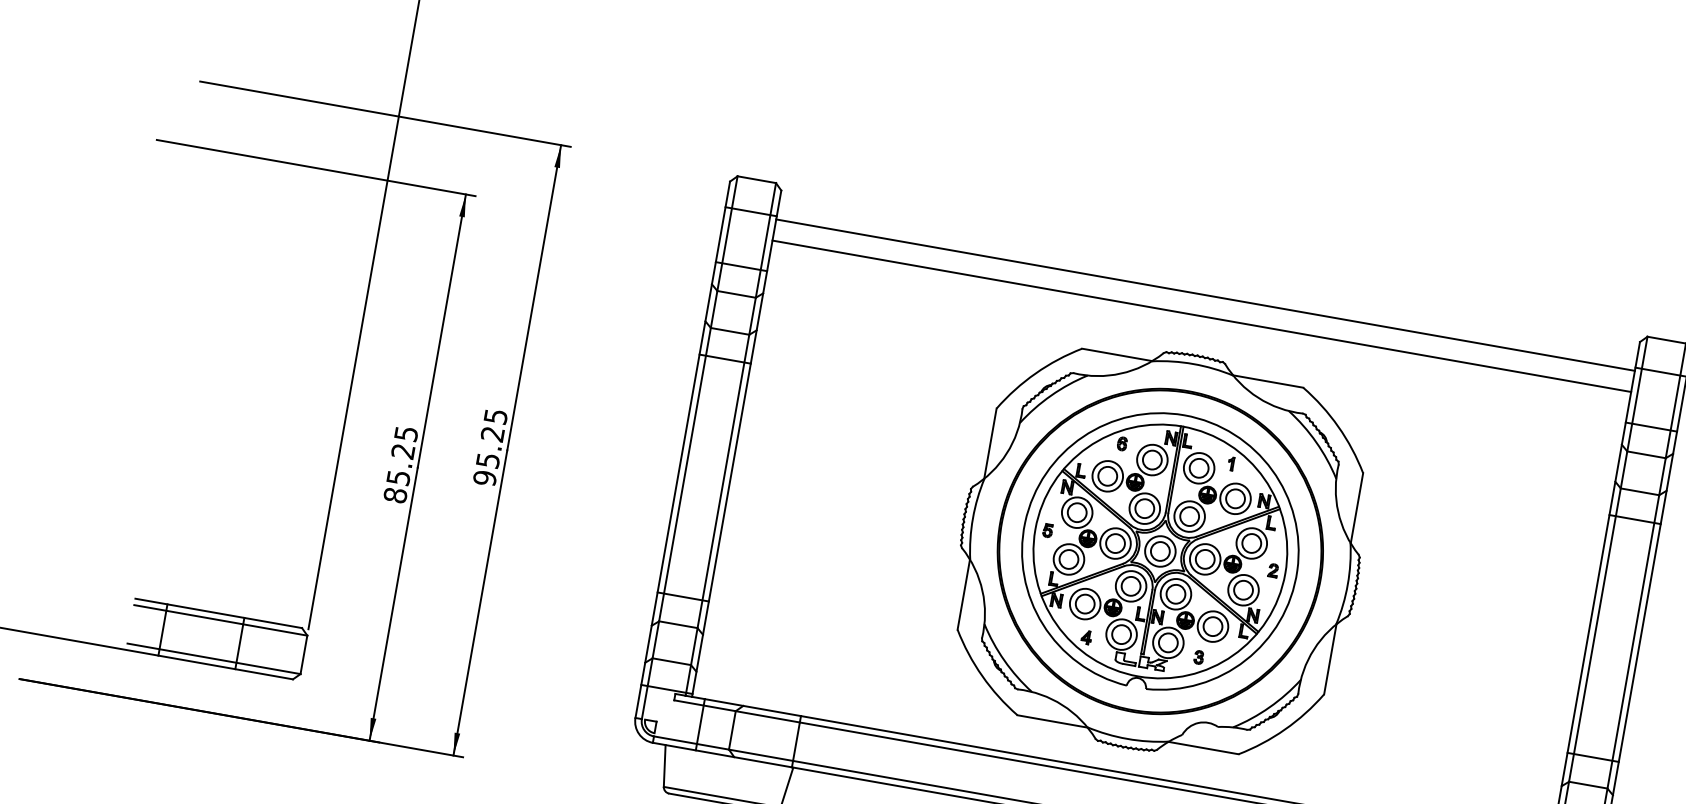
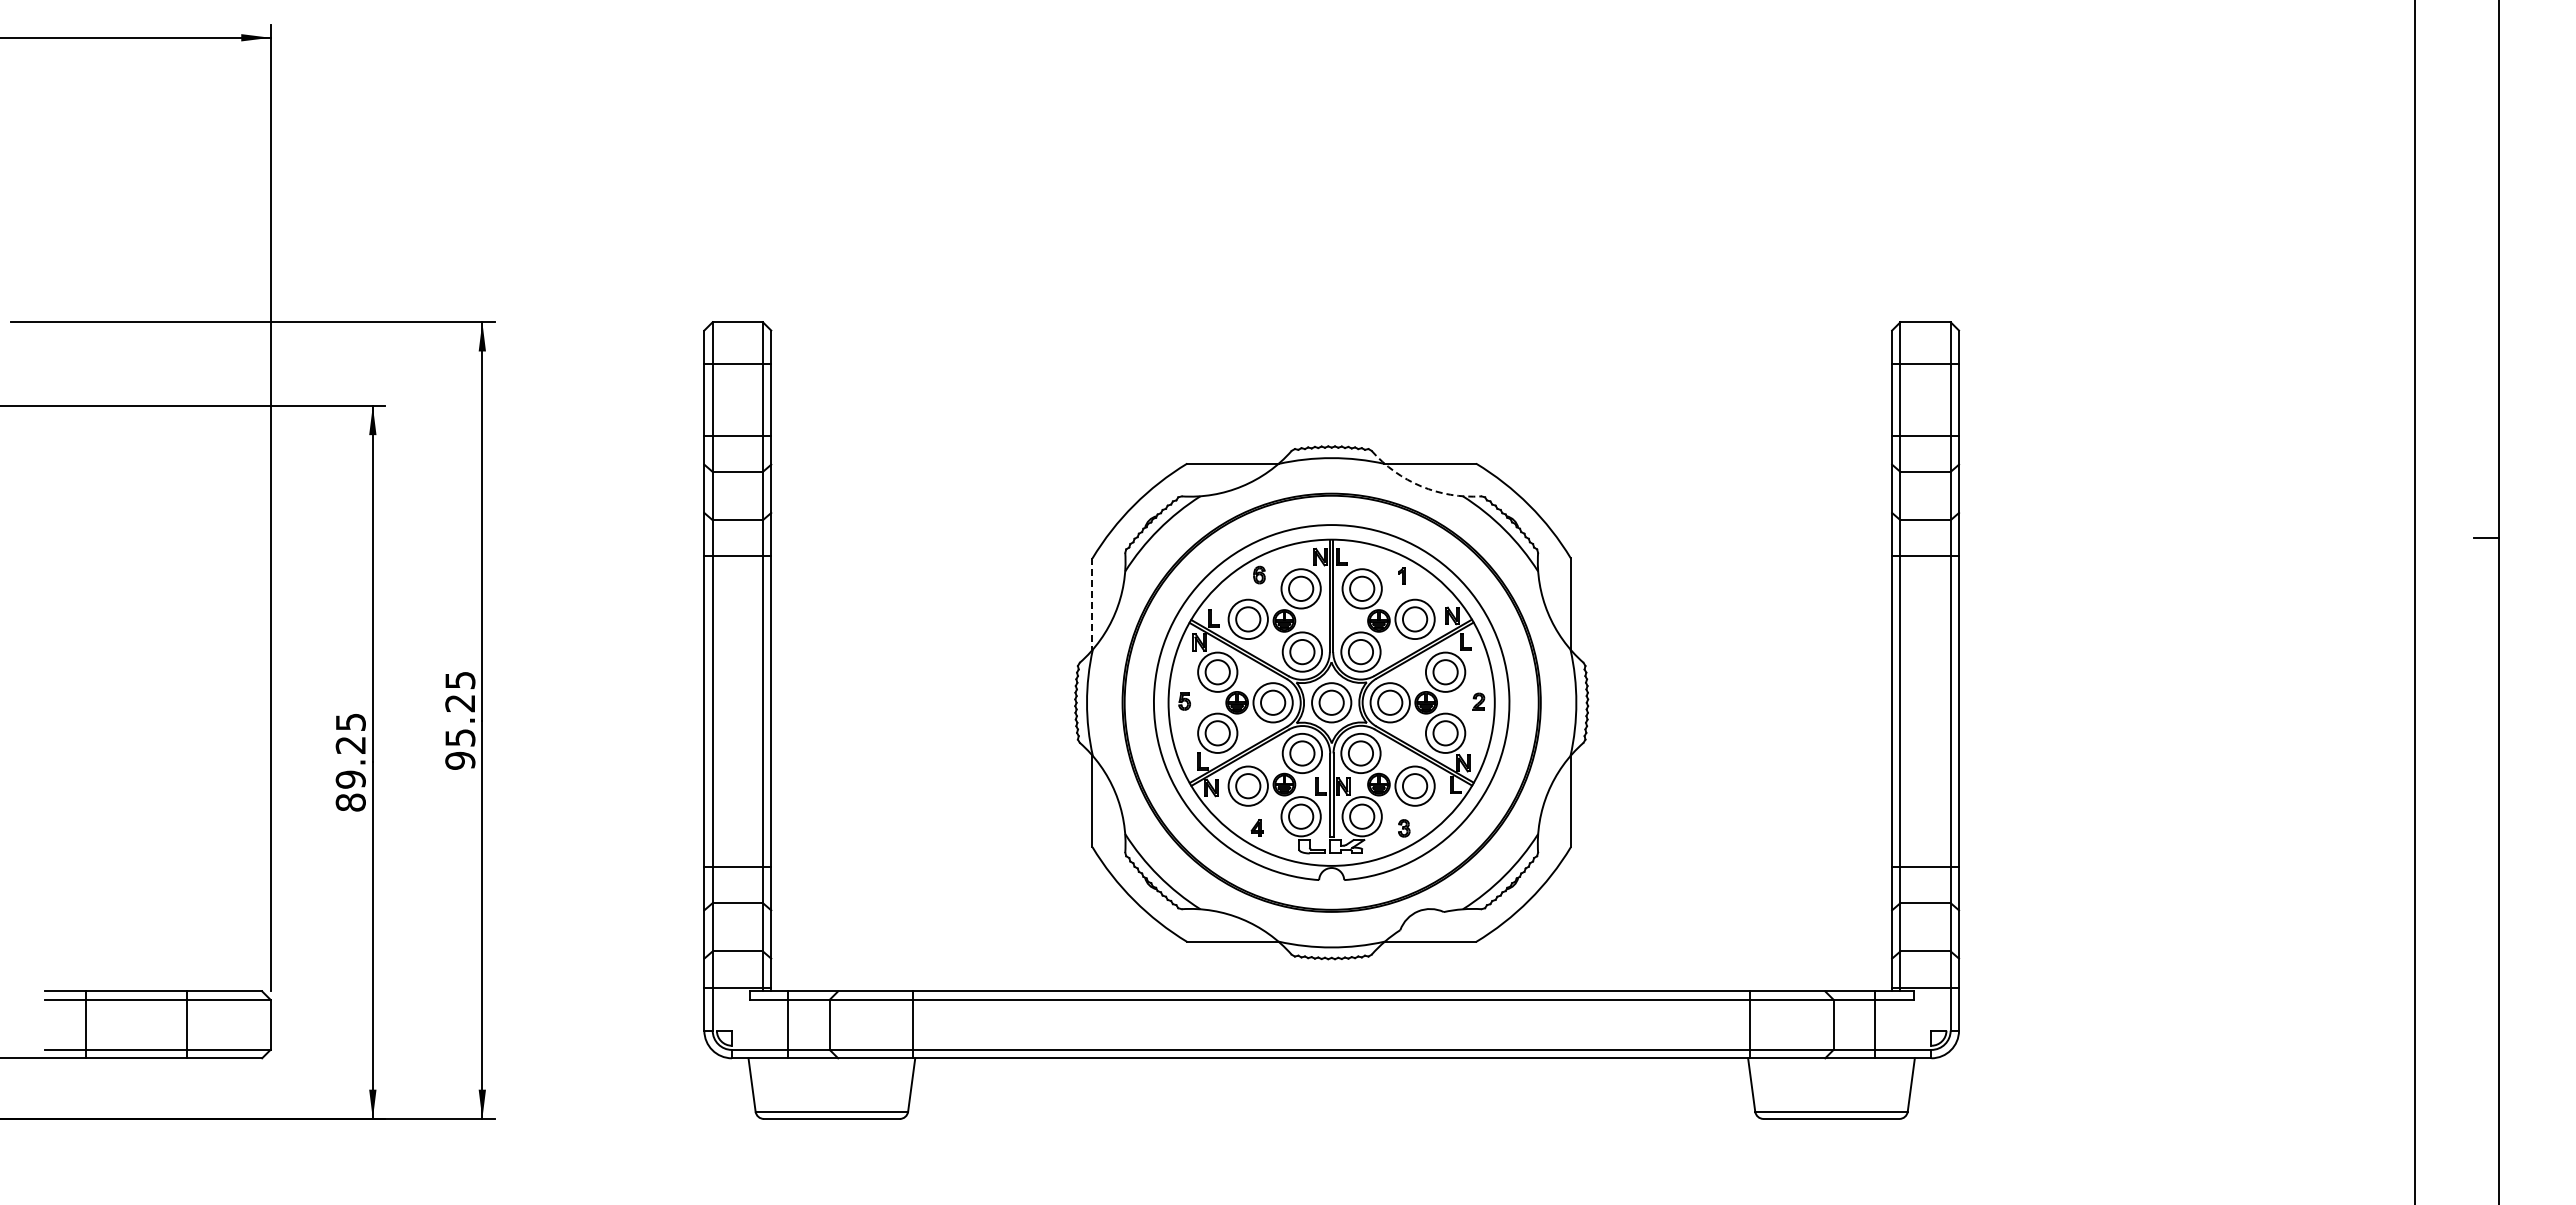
line: (1205, 295) -> (1331, 368), removed
line: (1201, 316) -> (1331, 395), removed
arc: (1258, 397) -> (1421, 486), solid -> dashed
line: (990, 443) -> (1092, 604), solid -> dashed
text: (398, 477) -> (350, 779), 85.25 -> 89.25

